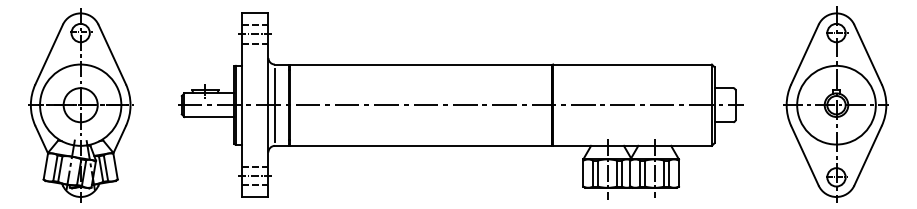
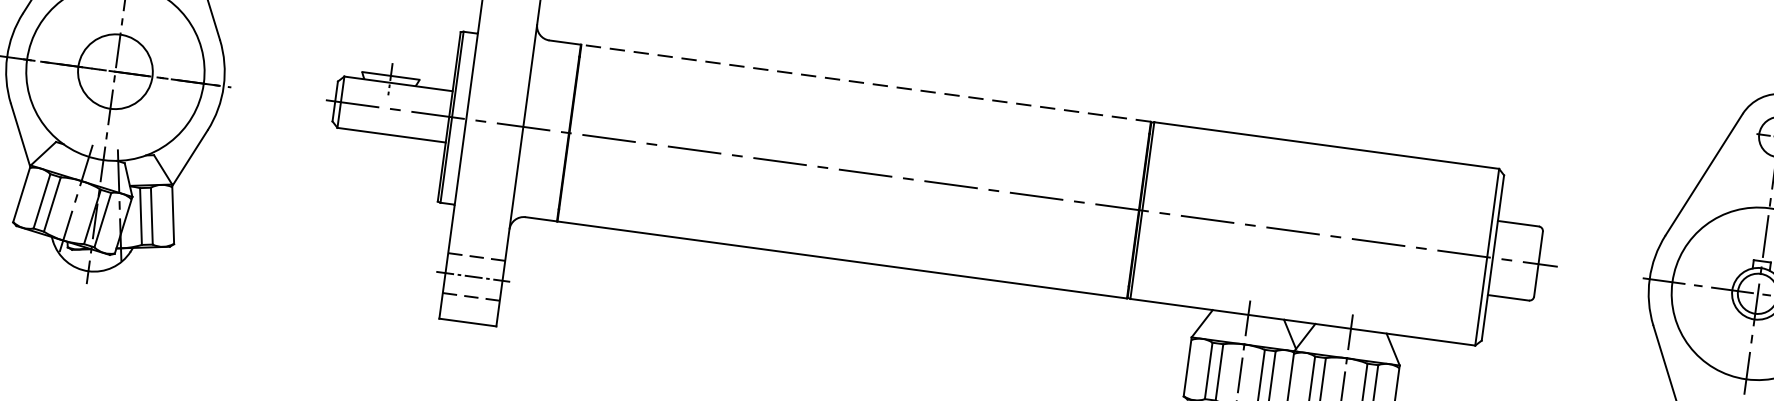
line: (420, 64) -> (865, 83), solid -> dashed
line: (274, 104) -> (536, 127), removed

